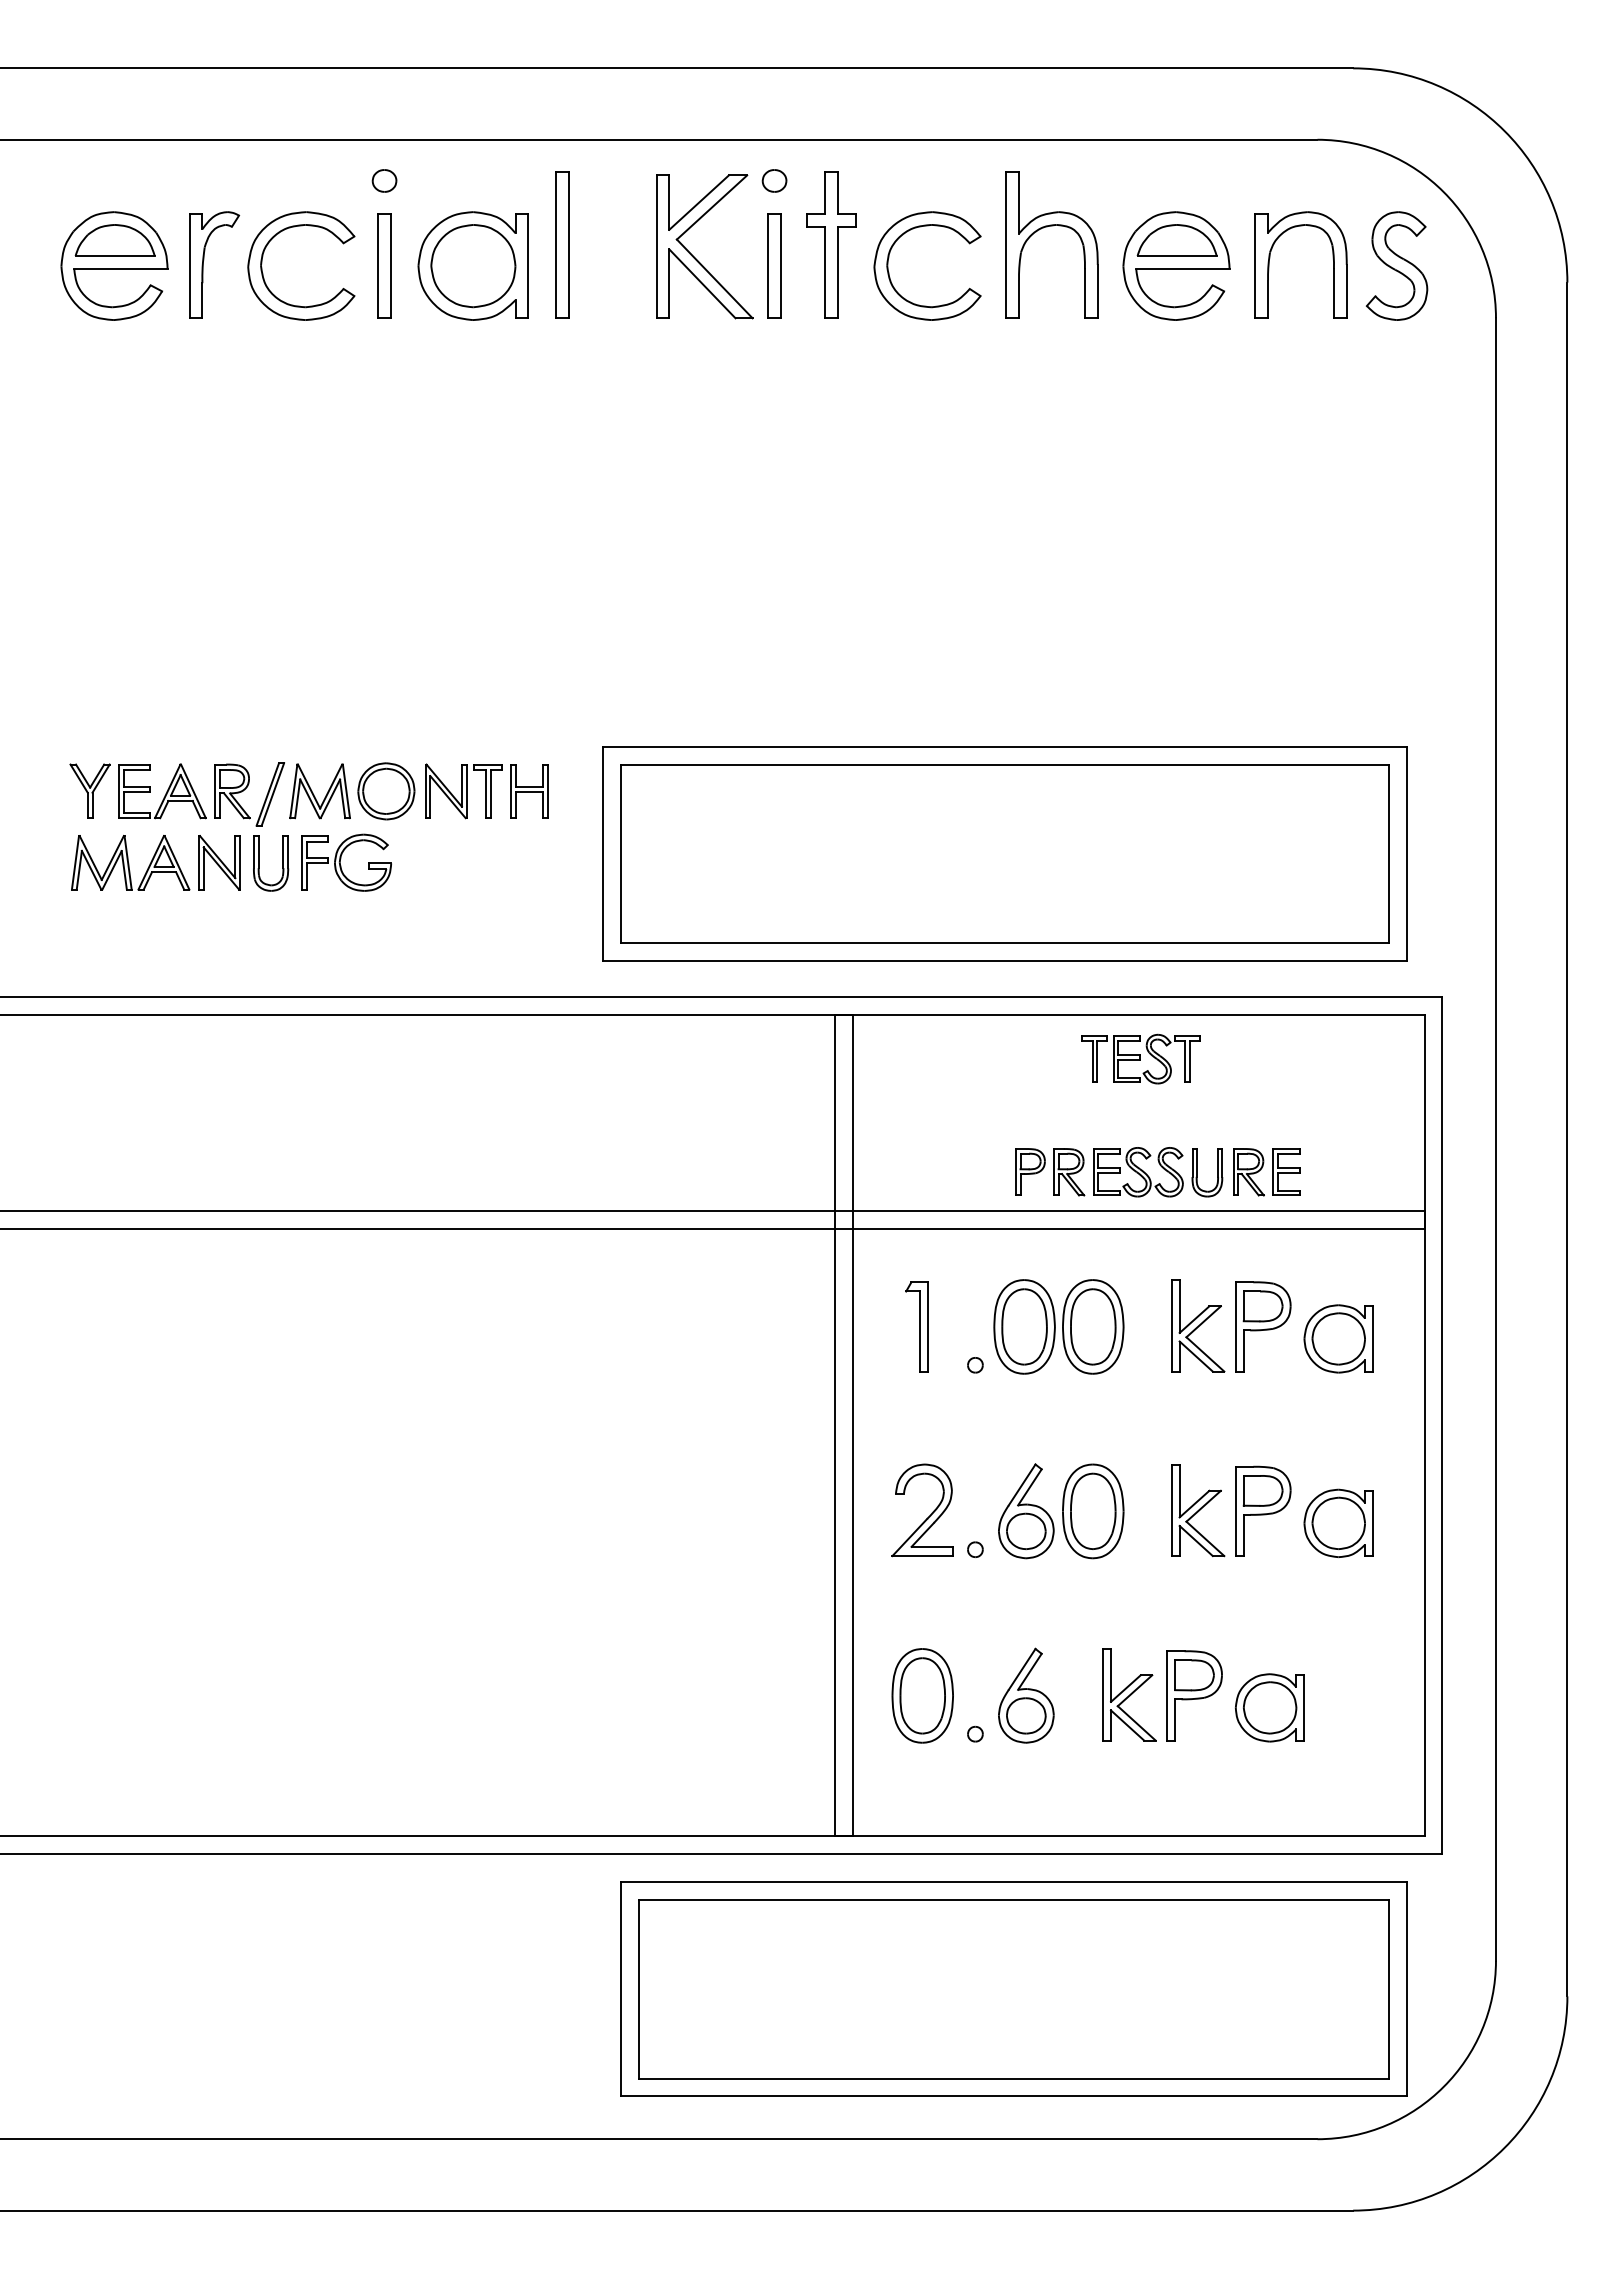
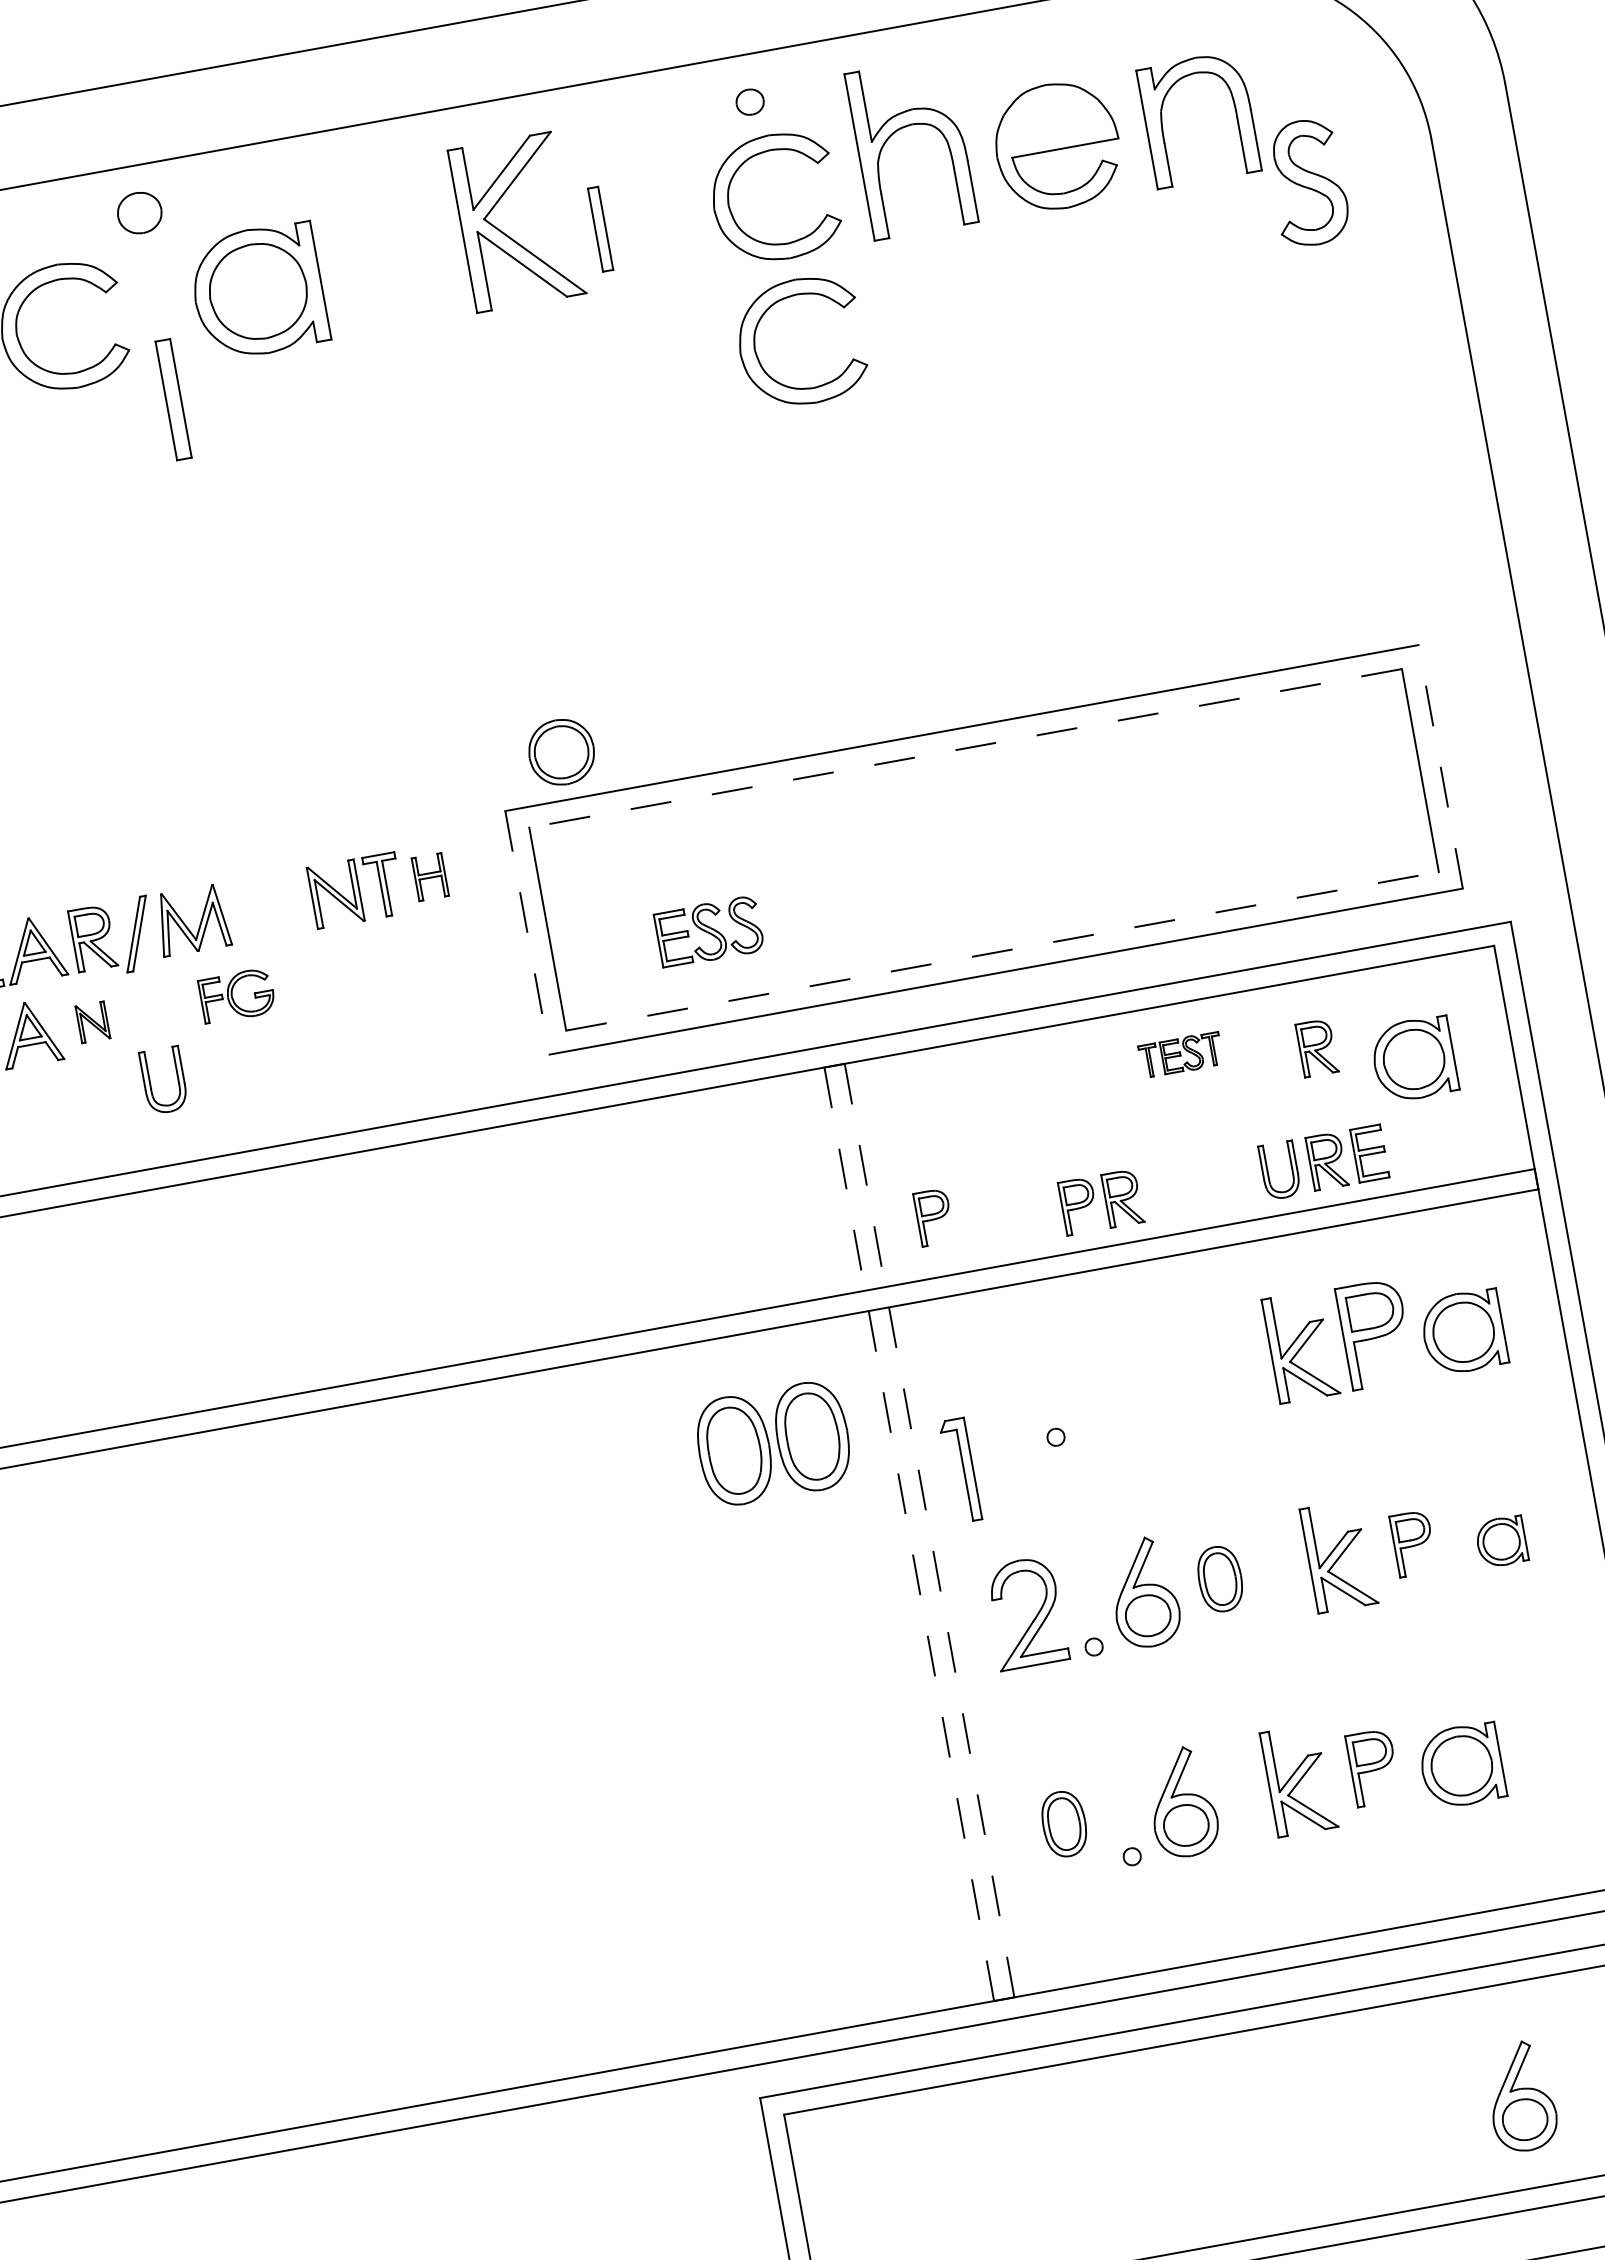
part: (384, 180) -> (139, 212), size x1.6
part: (774, 180) -> (749, 101), moved
part: (1176, 240) -> (1052, 117), removed
part: (562, 244) -> (355, 248), removed
part: (831, 244) -> (660, 192), removed
part: (384, 265) -> (173, 399), moved
part: (774, 265) -> (600, 228), size x0.7
part: (1397, 265) -> (1308, 182), moved
part: (921, 354) -> (785, 299), added
line: (1005, 764) -> (966, 748), solid -> dashed
part: (386, 791) -> (561, 752), moved
part: (529, 791) -> (430, 877), size x0.7
line: (1406, 853) -> (1440, 766), solid -> dashed
line: (603, 854) -> (527, 933), solid -> dashed
part: (219, 862) -> (92, 1021), size x0.6
part: (346, 862) -> (237, 995), size x0.7
part: (282, 863) -> (177, 1078), moved
line: (1005, 943) -> (1003, 951), solid -> dashed
part: (1140, 1058) -> (1180, 1054), size x0.6
part: (1257, 1074) -> (1316, 1048), added
part: (1338, 1098) -> (1413, 1059), added
part: (905, 1158) -> (933, 1216), added
part: (1138, 1172) -> (709, 932), moved
part: (916, 1326) -> (959, 1470), moved
part: (1058, 1326) -> (773, 1443), moved
line: (835, 1425) -> (909, 1534), solid -> dashed
line: (853, 1425) -> (929, 1530), solid -> dashed
part: (1263, 1510) -> (1413, 1542), size x0.6
part: (1093, 1511) -> (1220, 1579), size x0.6
part: (1338, 1522) -> (1501, 1541), size x0.6
part: (922, 1695) -> (1064, 1823), size x0.6
part: (1194, 1695) -> (1373, 1767), size x0.7
part: (1269, 1998) -> (1521, 2096), added

